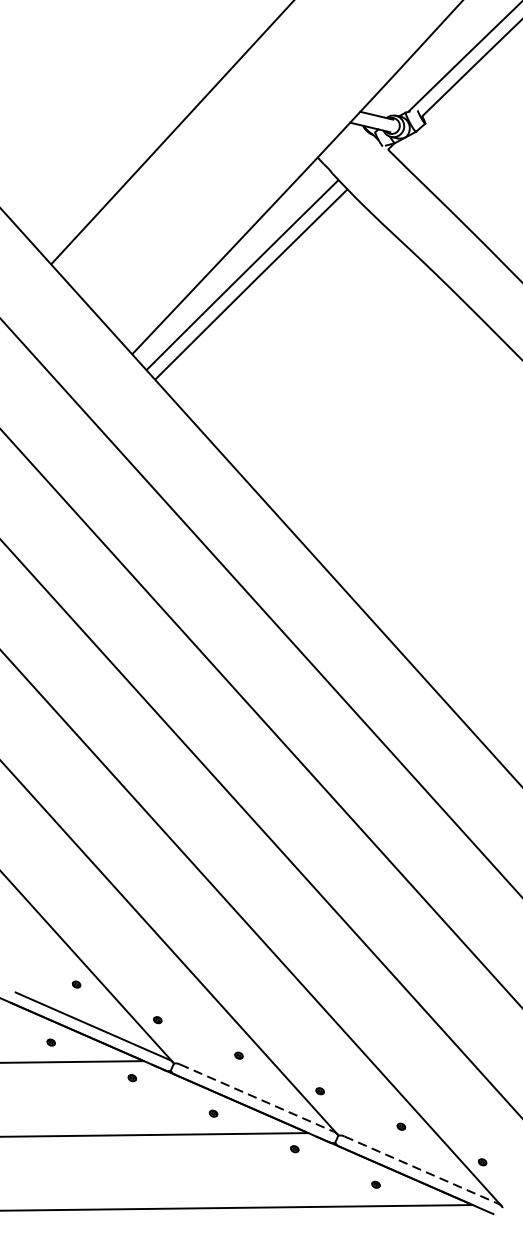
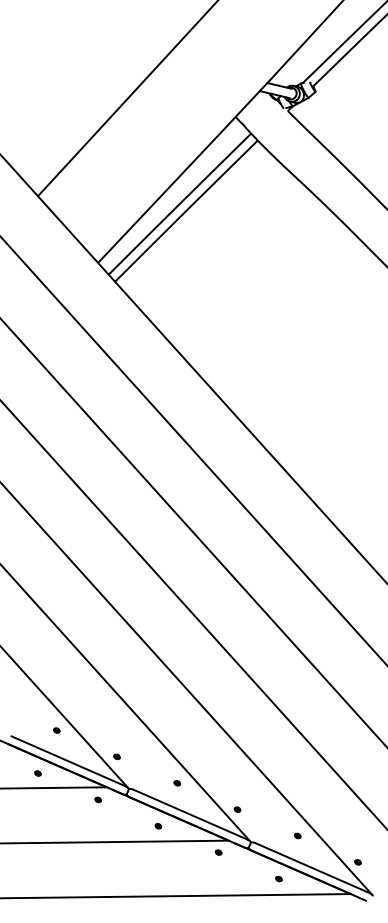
line: (256, 1097) -> (190, 814), dashed -> solid
line: (421, 1170) -> (312, 868), dashed -> solid

